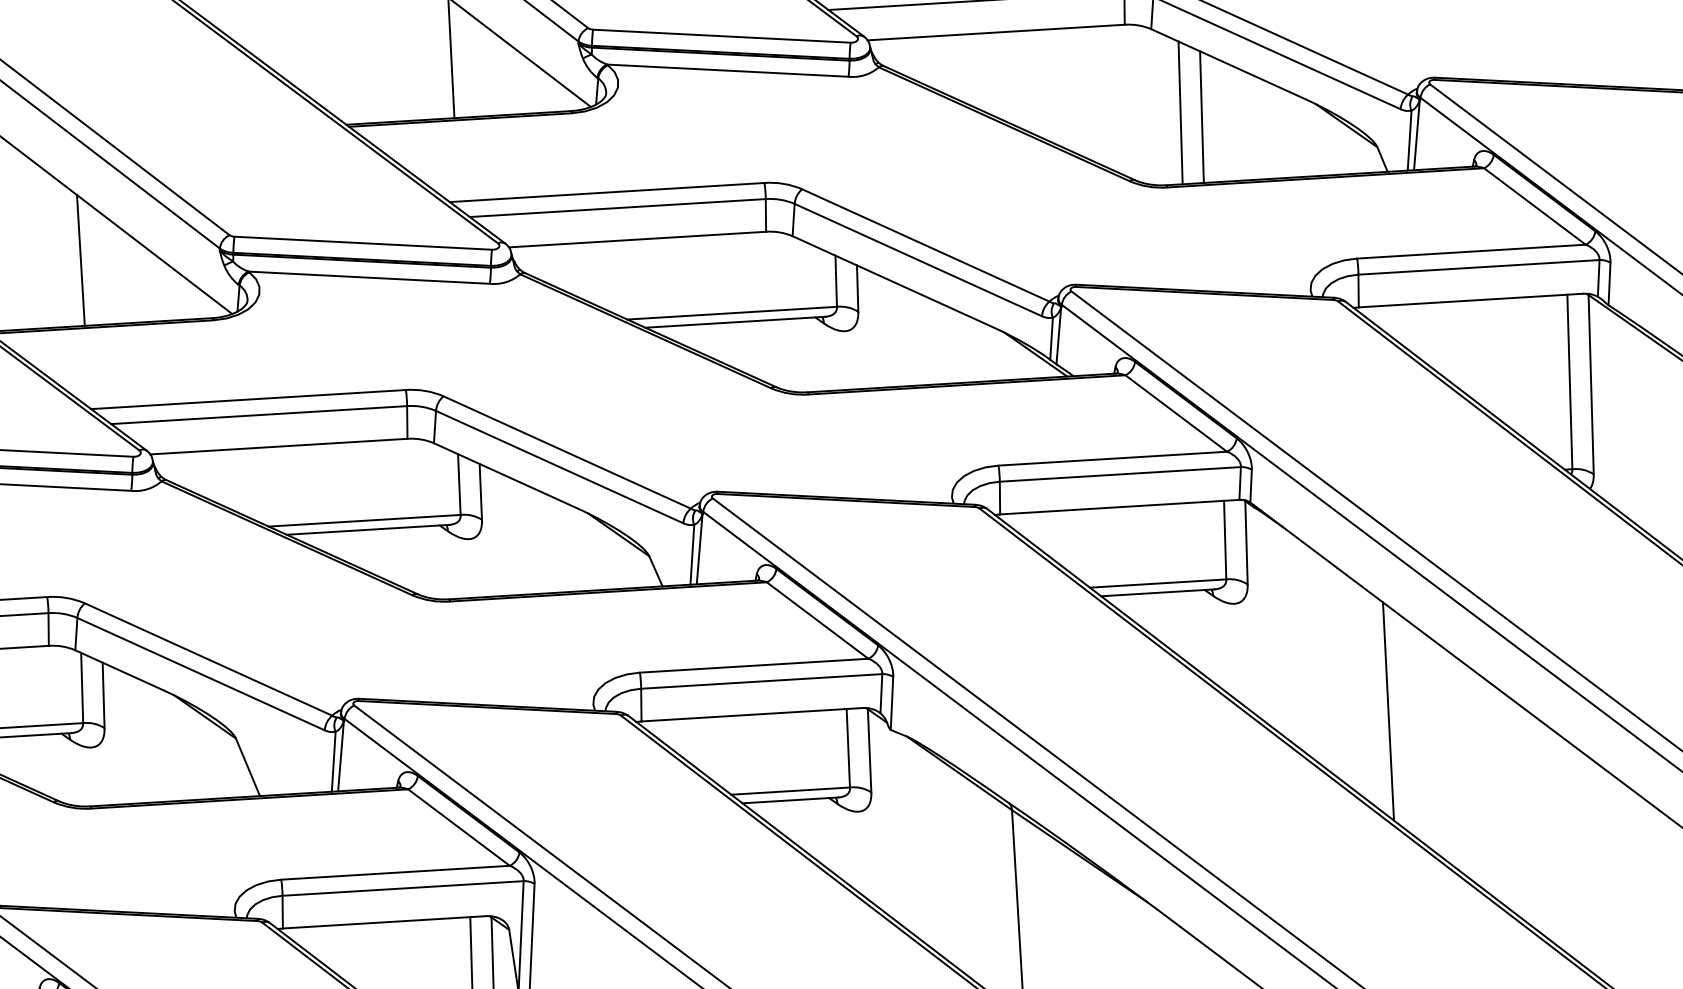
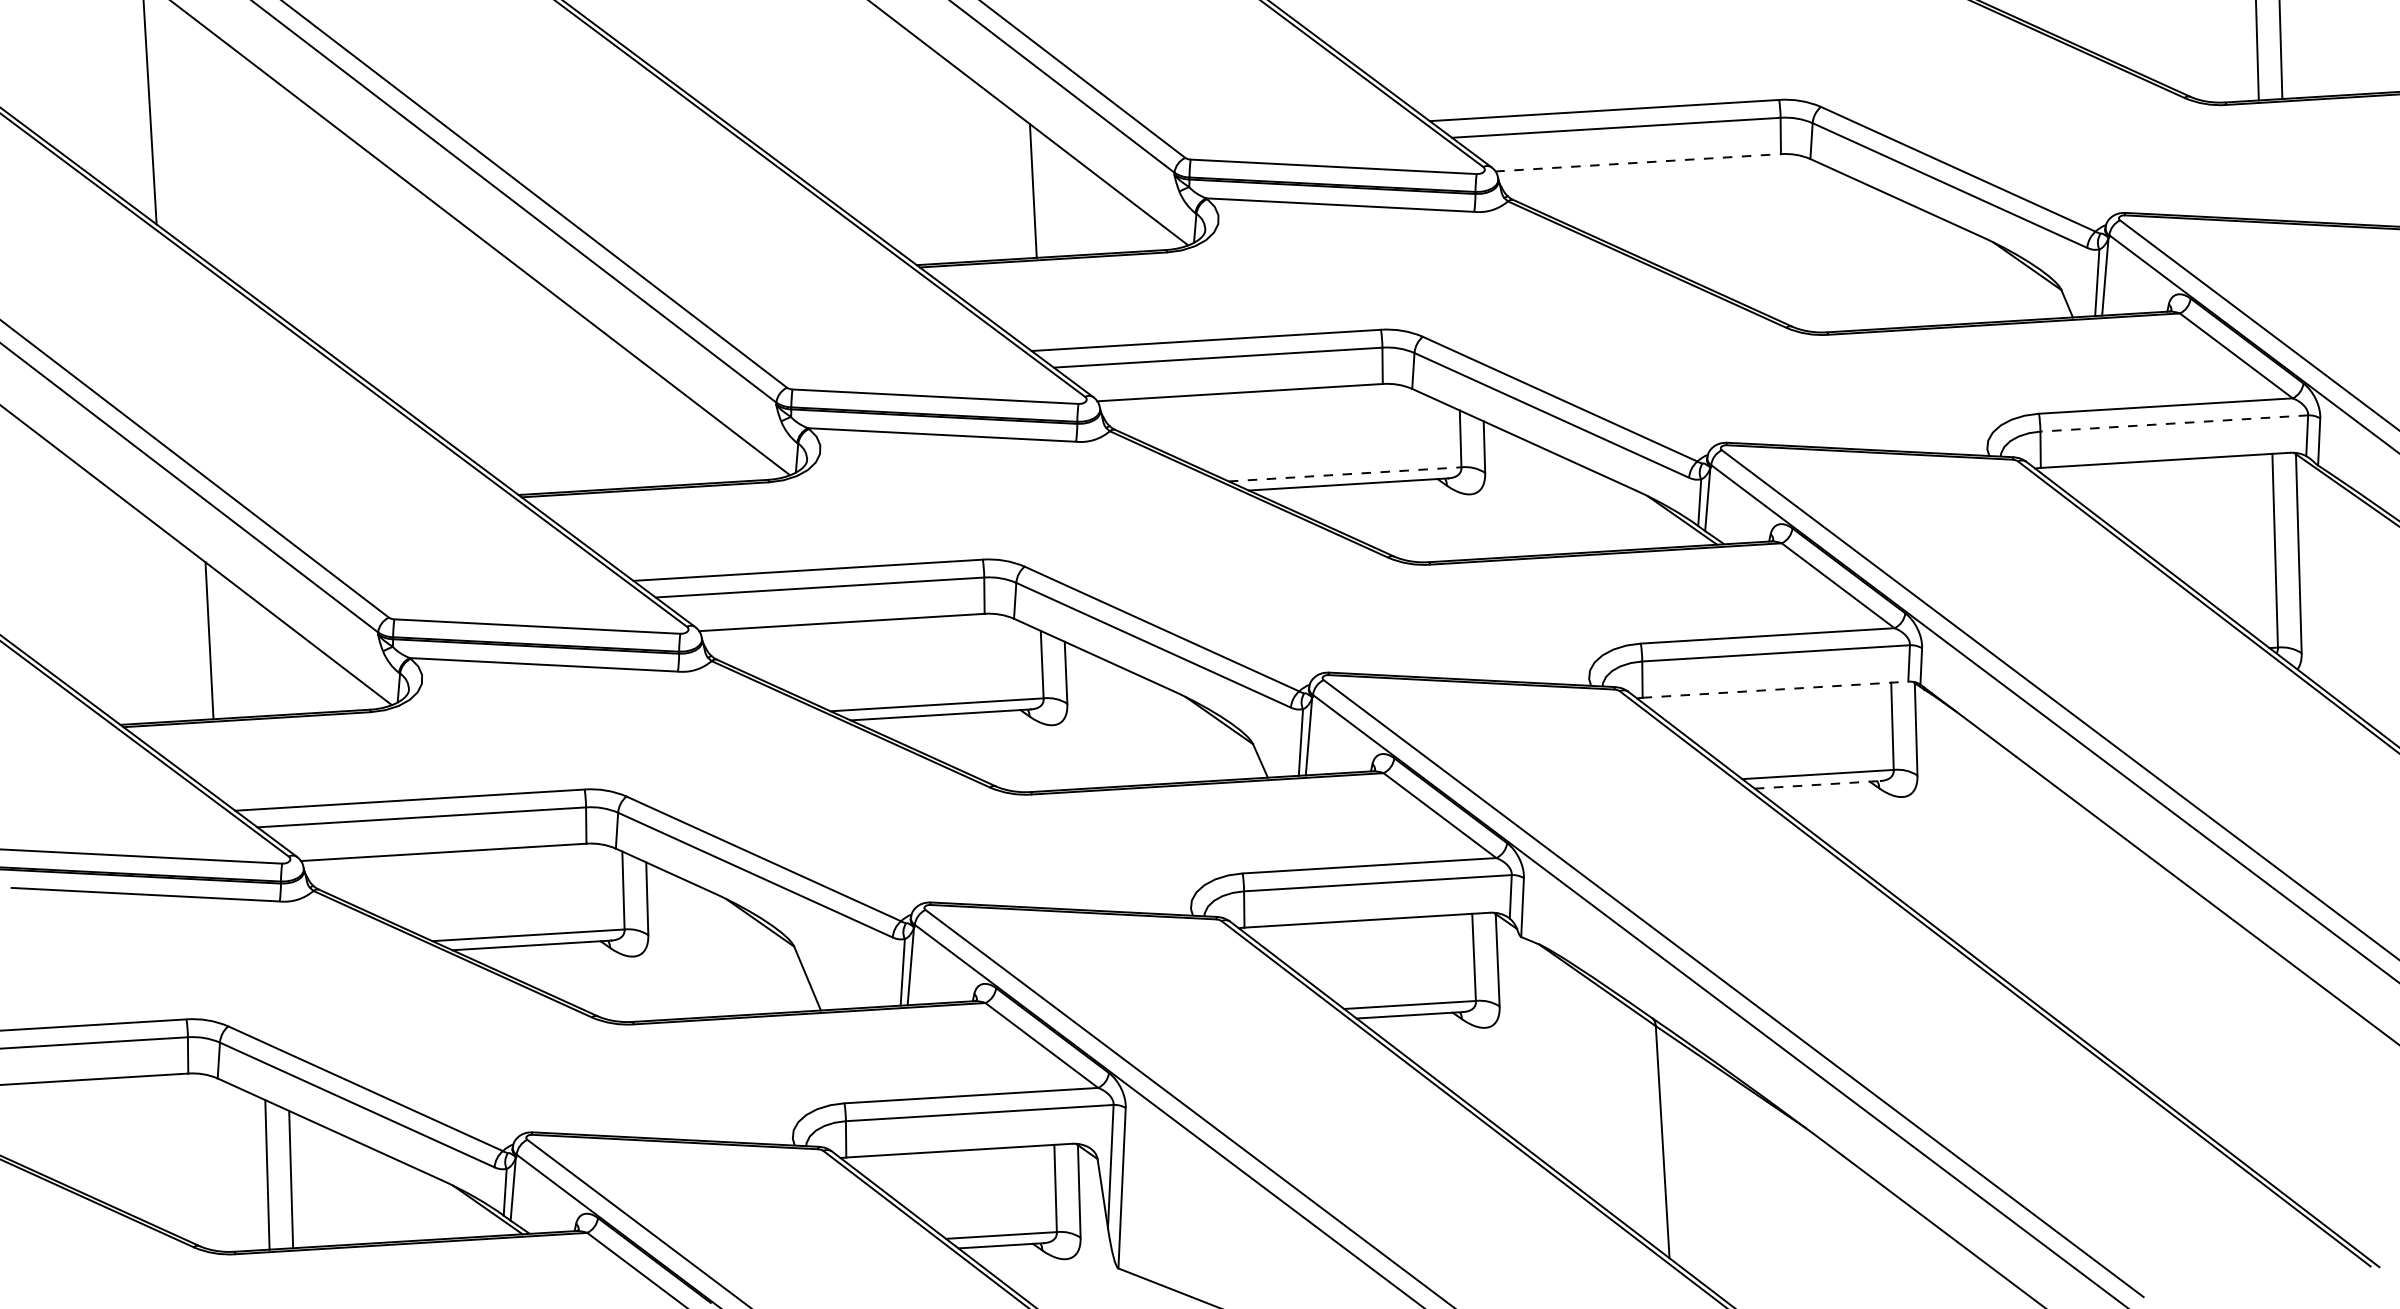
line: (996, 32) -> (1638, 162), solid -> dashed
line: (1180, 112) -> (1842, 251), removed
line: (1201, 116) -> (1866, 256), removed
line: (80, 260) -> (621, 415), removed
line: (1478, 267) -> (2173, 423), solid -> dashed
line: (732, 313) -> (1345, 474), solid -> dashed
line: (1119, 506) -> (1775, 689), solid -> dashed
line: (1157, 592) -> (1817, 784), solid -> dashed
line: (1388, 711) -> (2073, 916), removed

